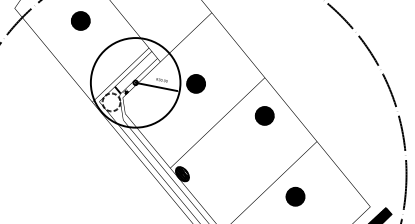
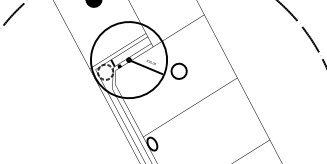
hatch: (195, 83) -> (178, 70), removed
part: (264, 115) -> (230, 109), removed
hatch: (181, 174) -> (151, 144), removed

